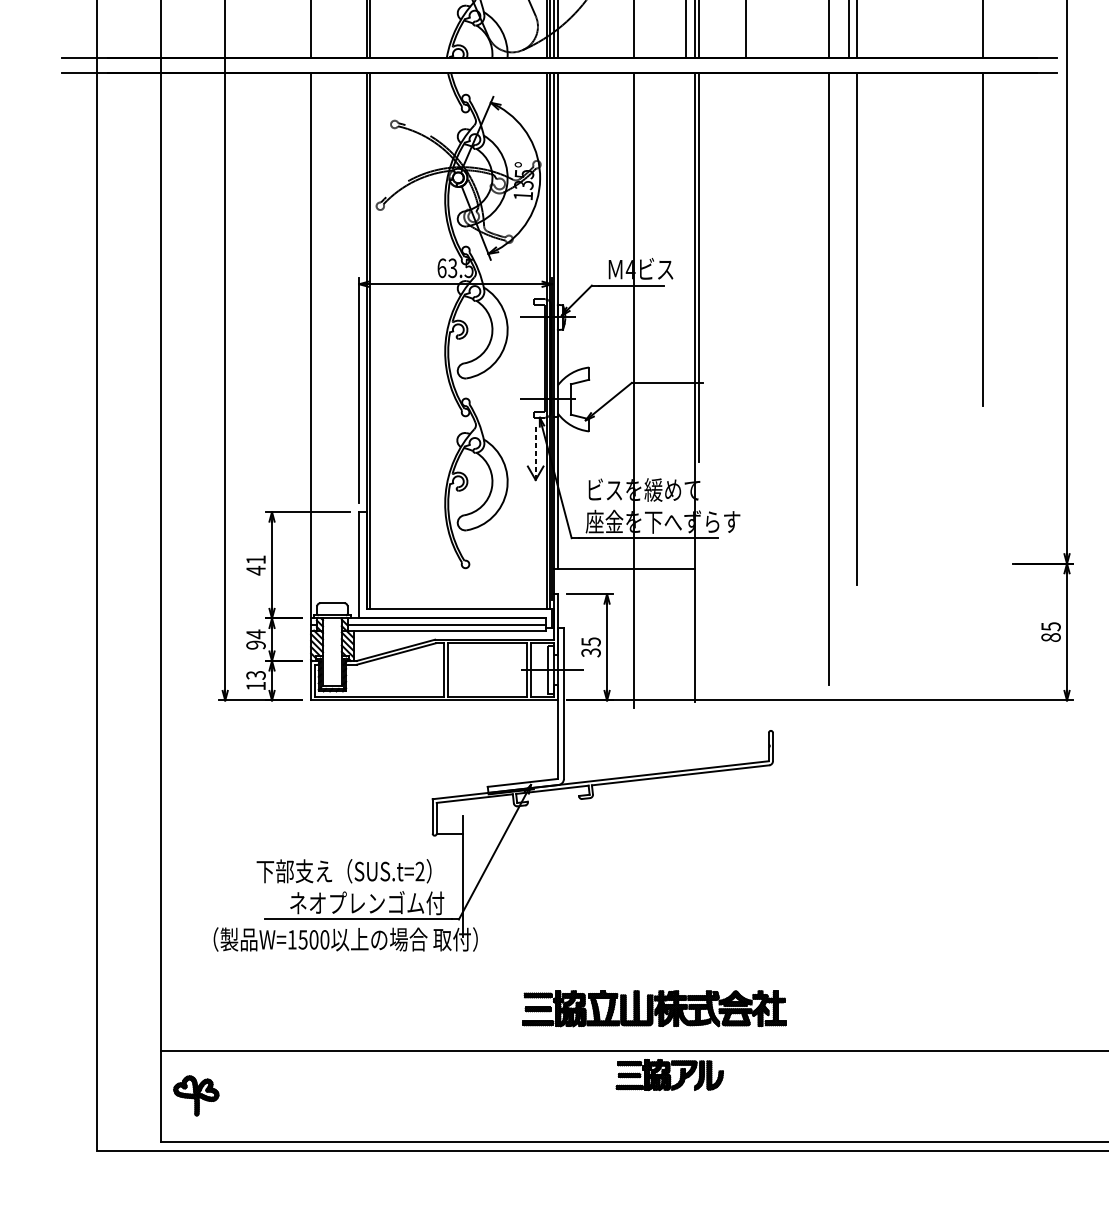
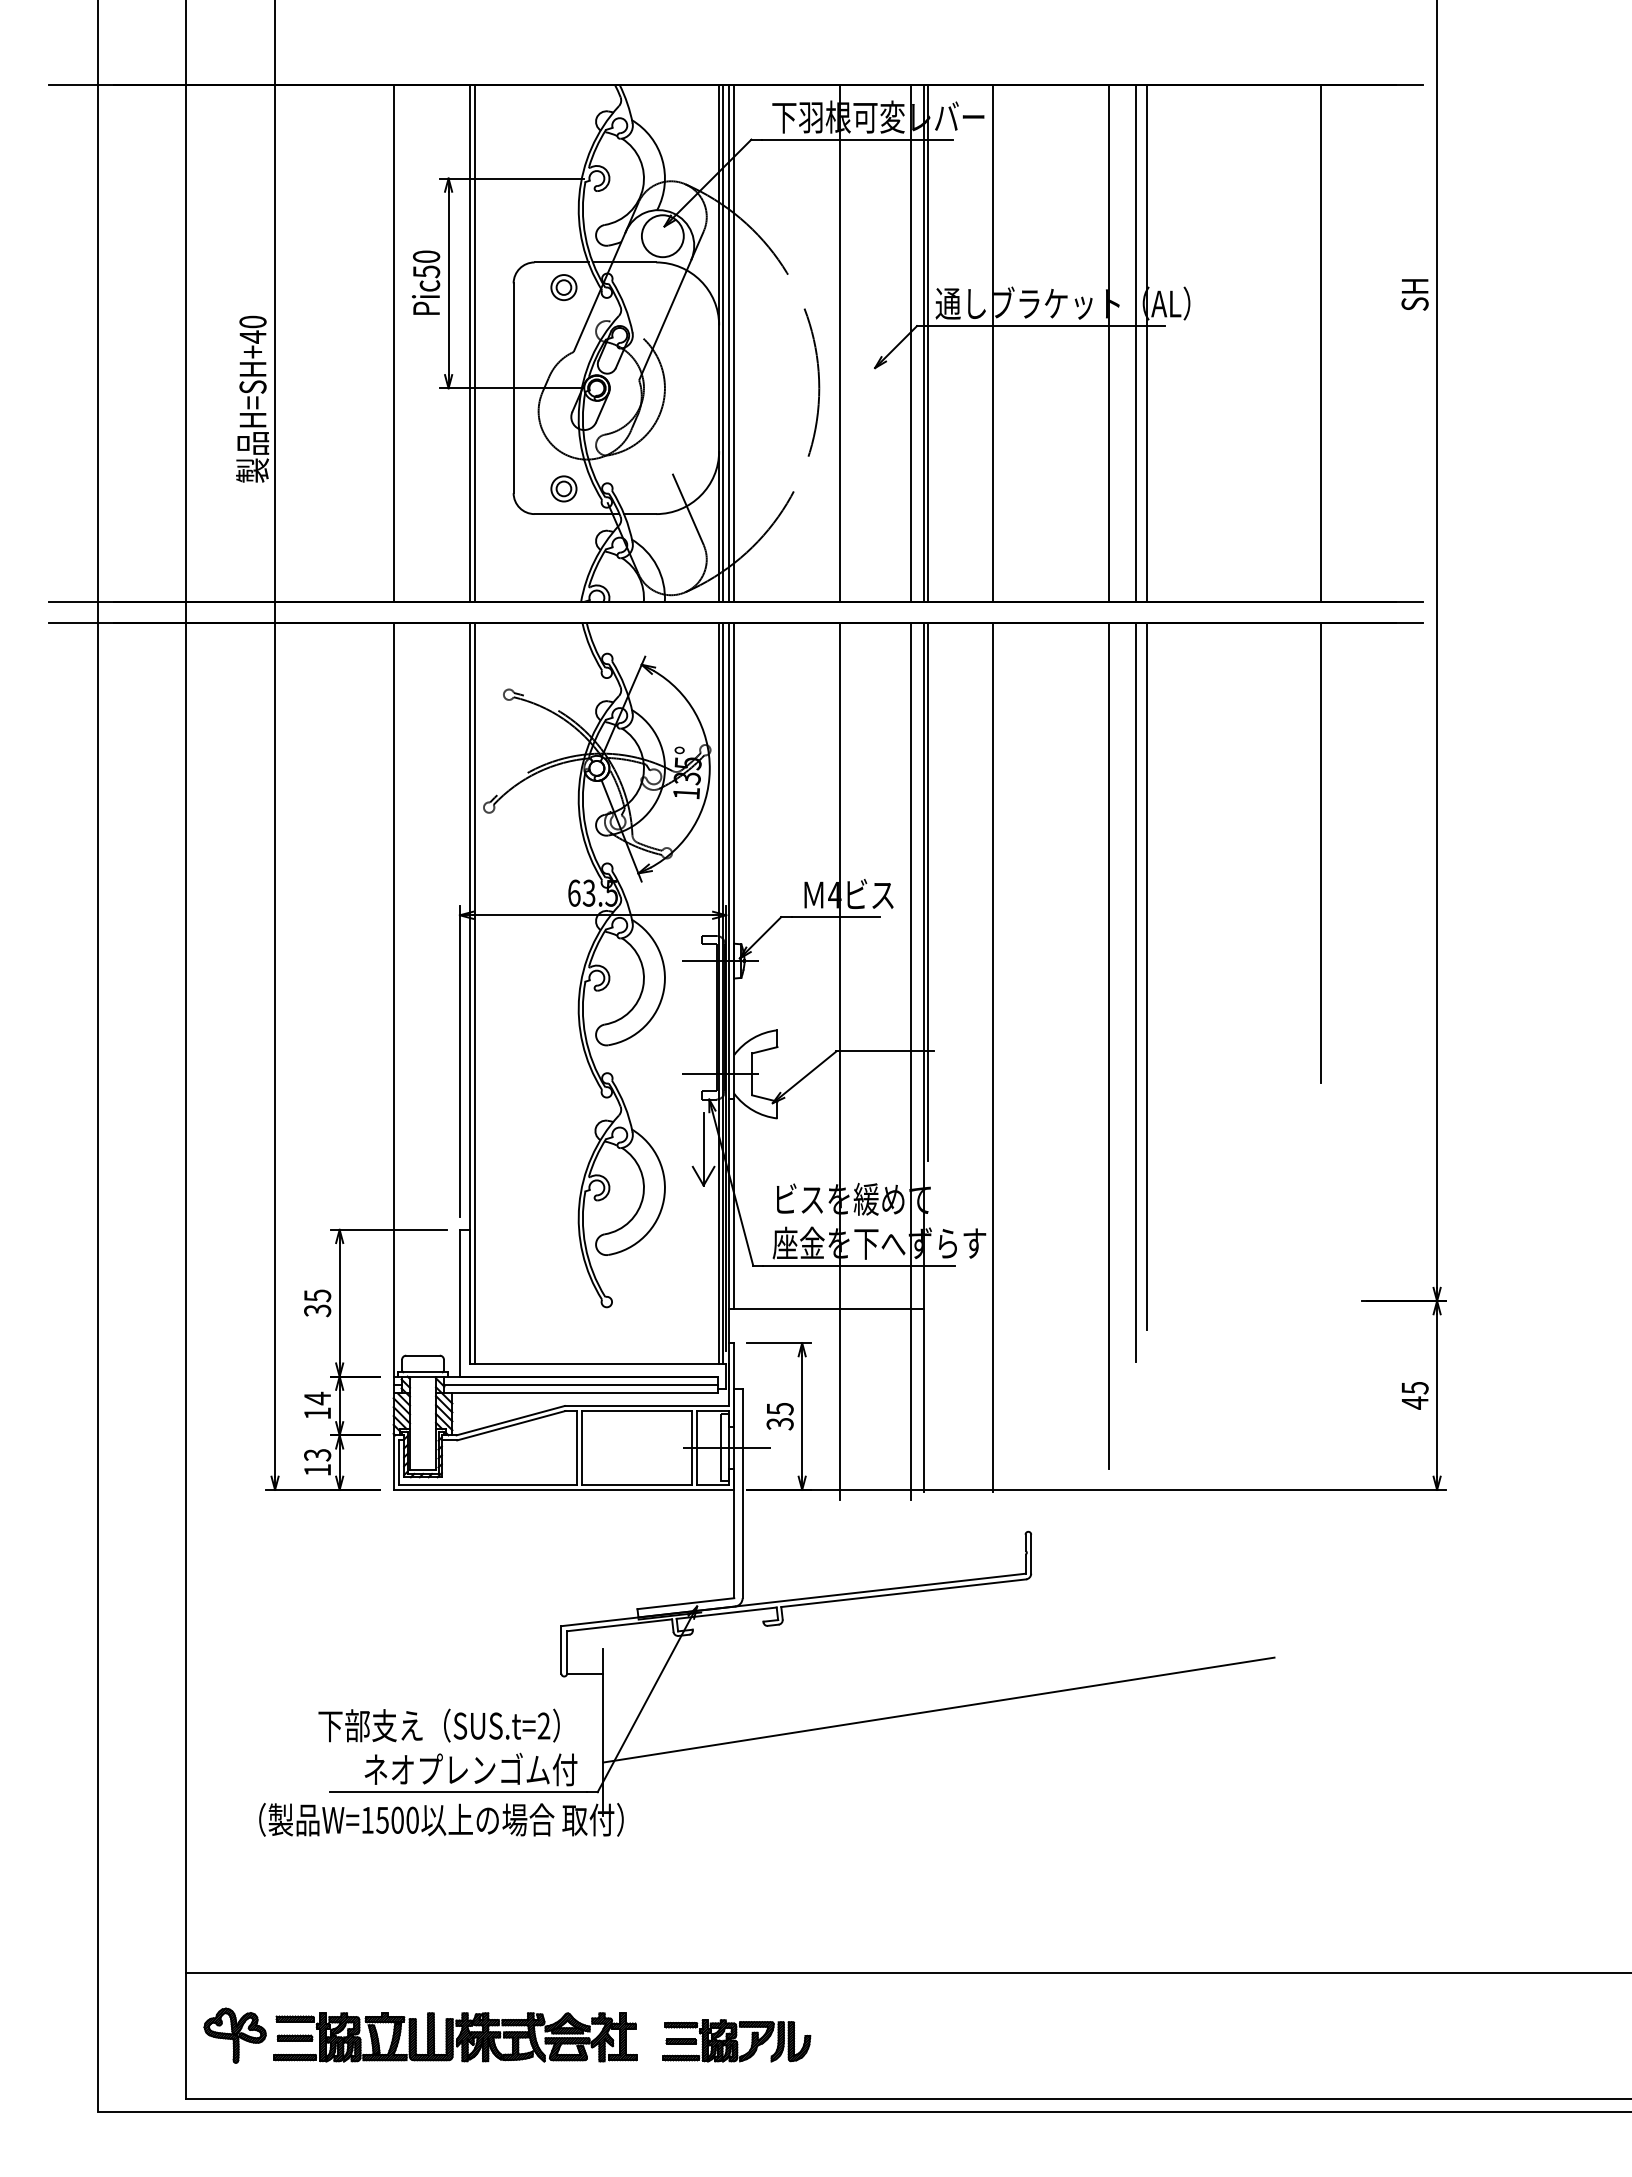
line: (849, 340) -> (1136, 992), added
line: (745, 387) -> (993, 1057), added
line: (685, 390) -> (910, 1061), added
line: (535, 453) -> (703, 1149), dashed -> solid
text: (255, 565) -> (317, 1303), 41 -> 35
text: (1050, 637) -> (1414, 1402), 85 -> 45
text: (255, 645) -> (317, 1413), 94 -> 14
line: (705, 859) -> (938, 1709), added
part: (654, 1008) -> (455, 2037), moved
part: (669, 1074) -> (736, 2040), moved

